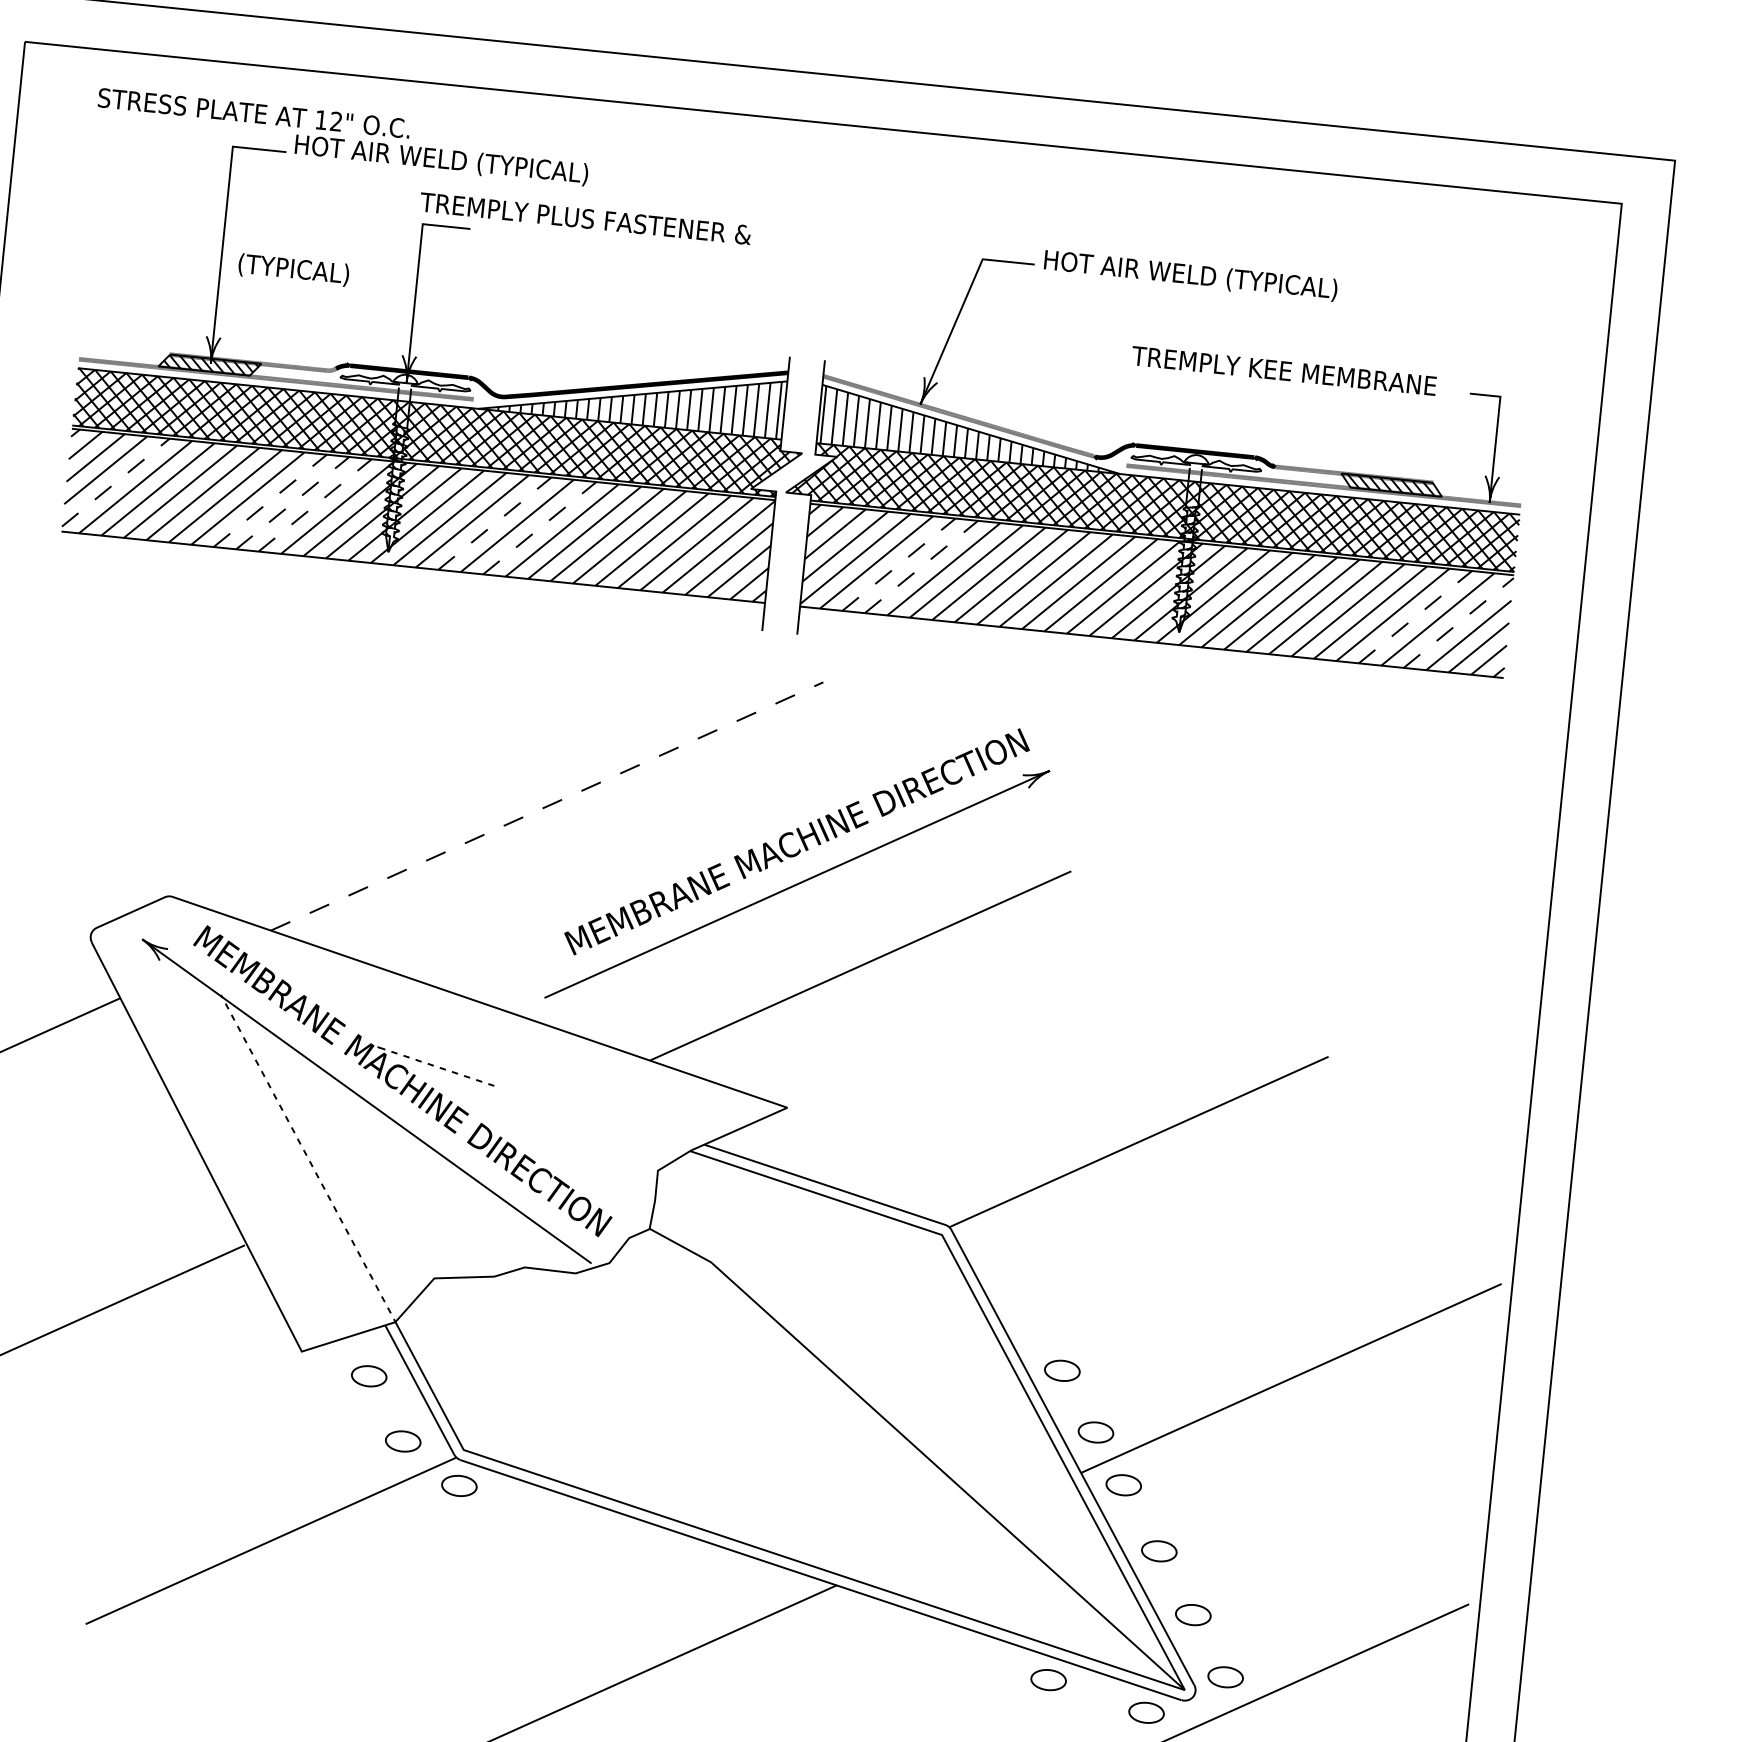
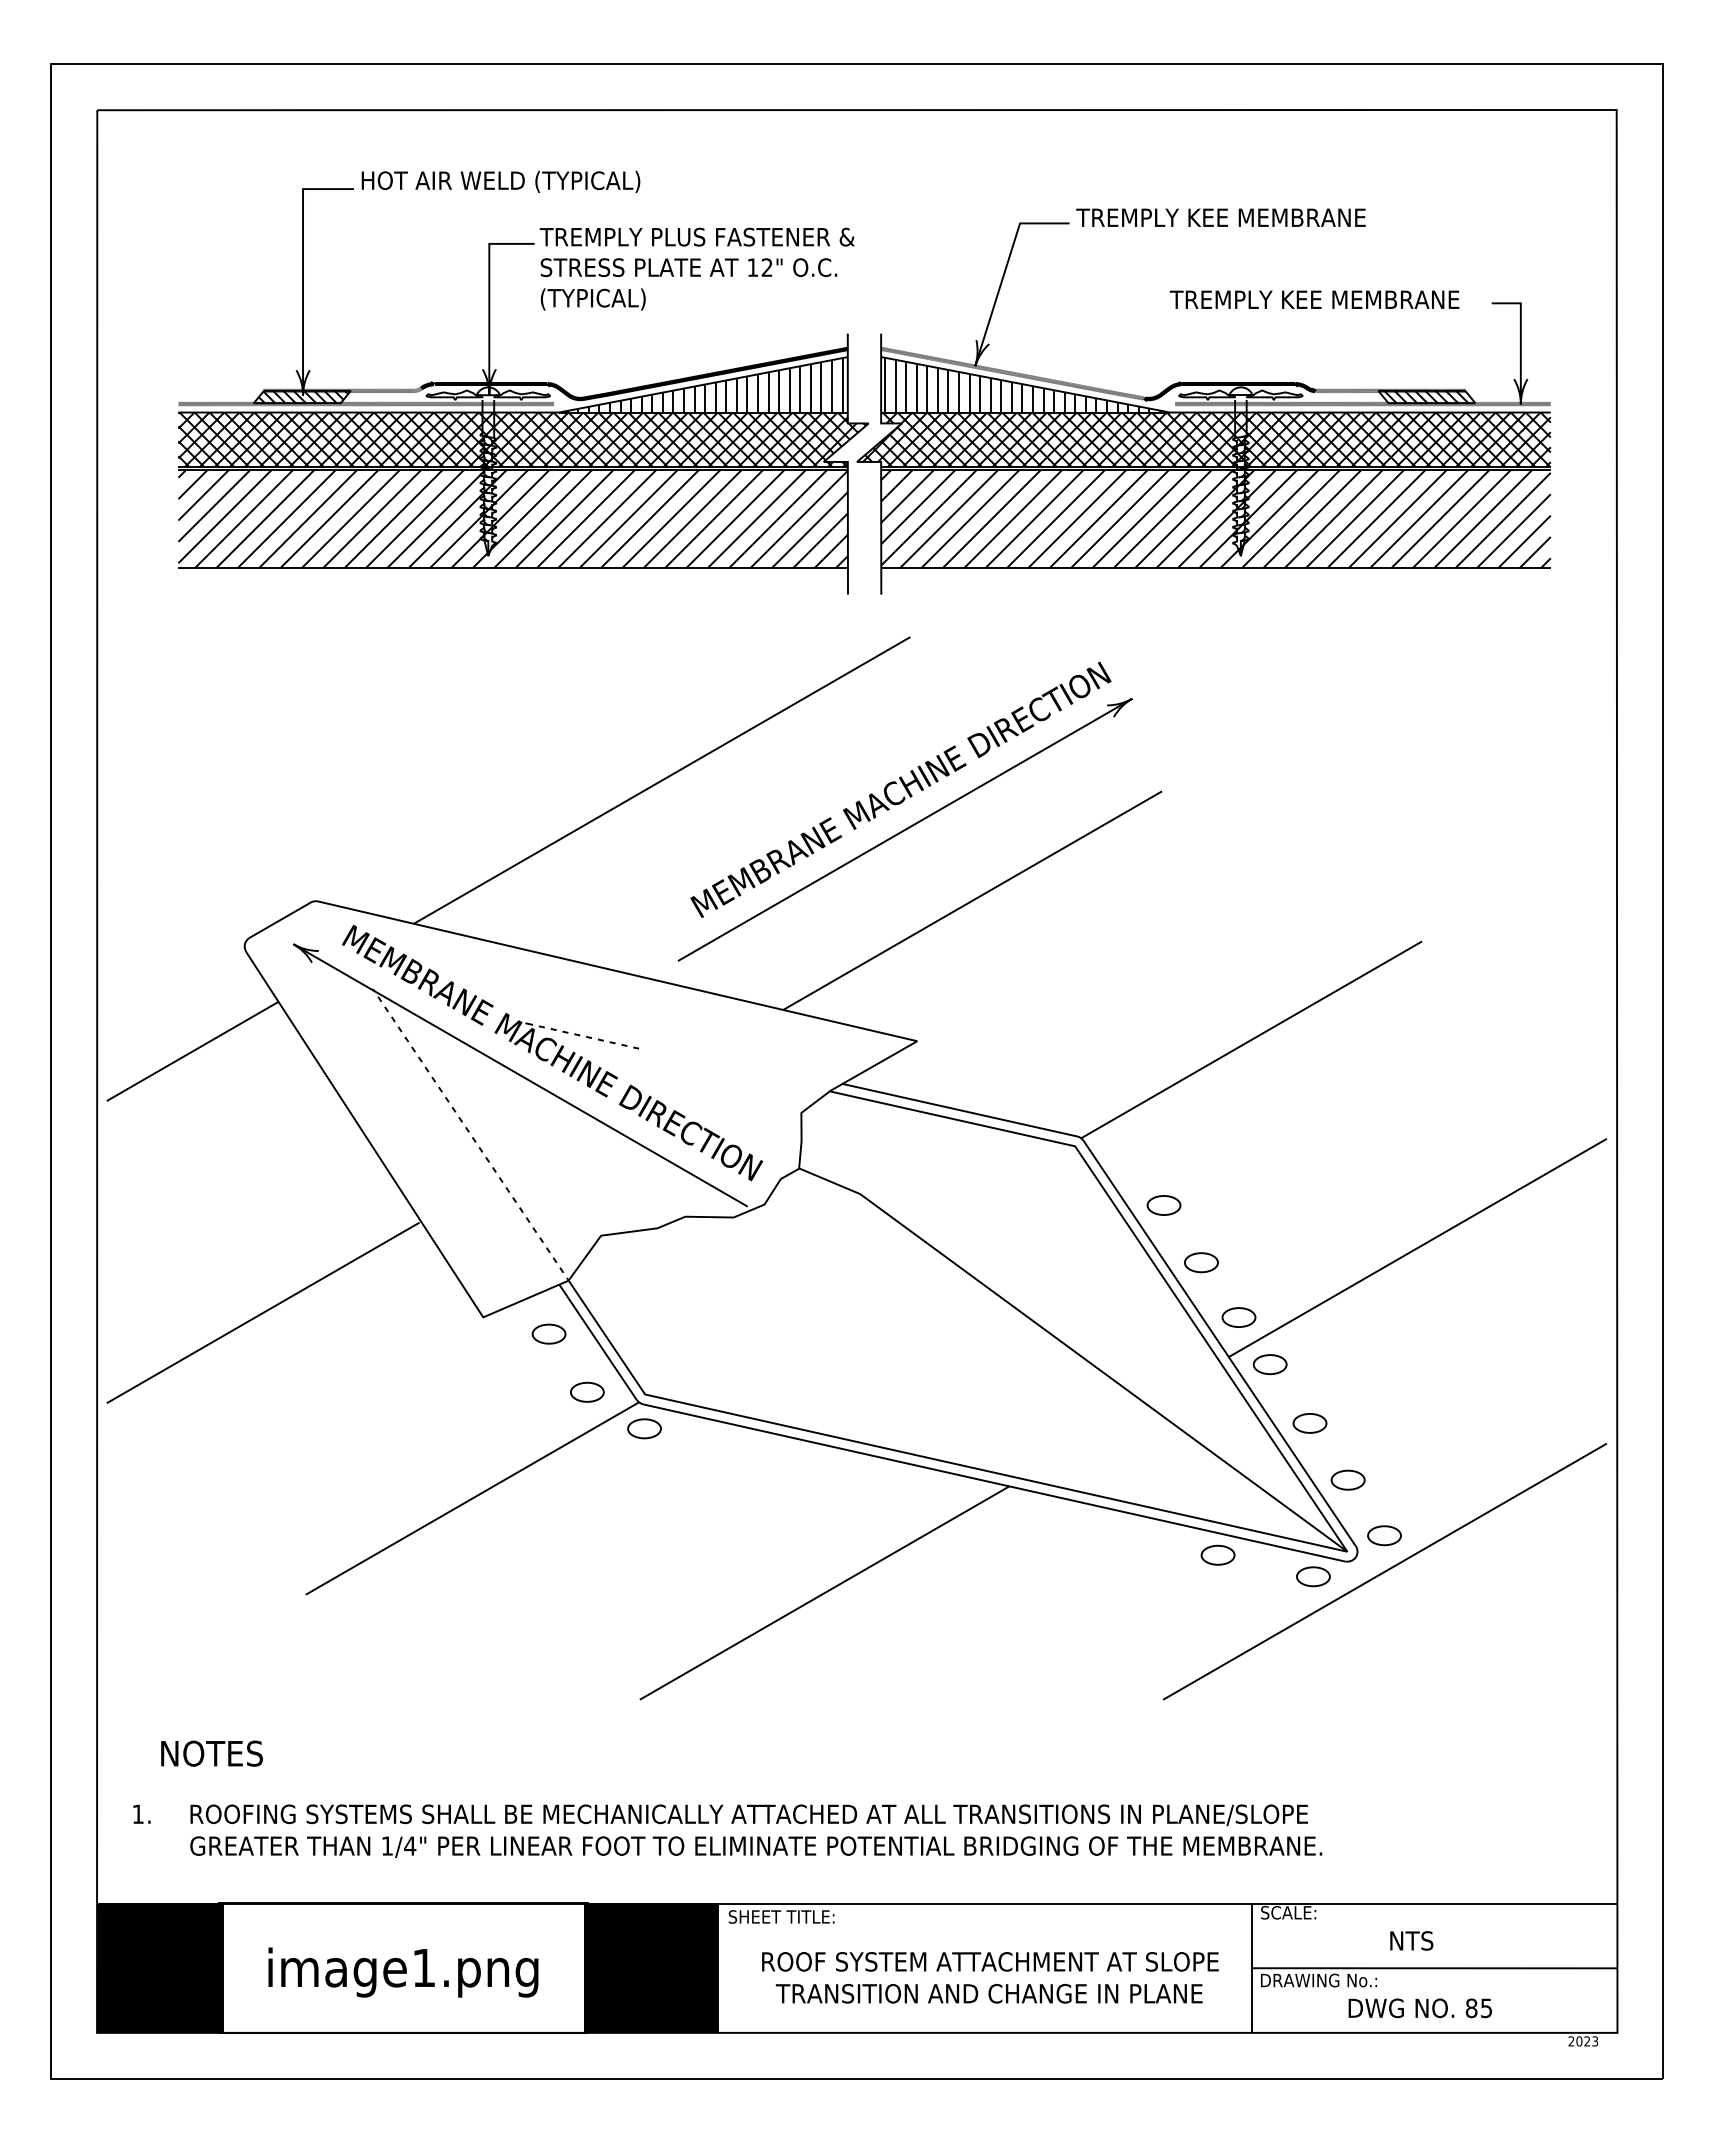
text: (253, 113) -> (688, 267), moved
text: (584, 217) -> (696, 236), moved
text: (293, 270) -> (592, 299), moved
text: (1193, 276) -> (1220, 219), HOT AIR WELD (TYPICAL) -> TREMPLY KEE MEMBRANE
line: (115, 482) -> (224, 516), dashed -> solid
line: (270, 500) -> (372, 518), dashed -> solid
line: (292, 502) -> (393, 518), dashed -> solid
line: (315, 504) -> (415, 518), dashed -> solid
line: (495, 523) -> (586, 518), dashed -> solid
line: (539, 527) -> (628, 518), dashed -> solid
line: (899, 564) -> (970, 518), dashed -> solid
line: (922, 566) -> (992, 518), dashed -> solid
line: (1416, 616) -> (1462, 518), dashed -> solid
line: (1459, 623) -> (1503, 520), dashed -> solid
line: (547, 806) -> (662, 780), dashed -> solid
part: (1028, 1306) -> (1163, 1205), added

